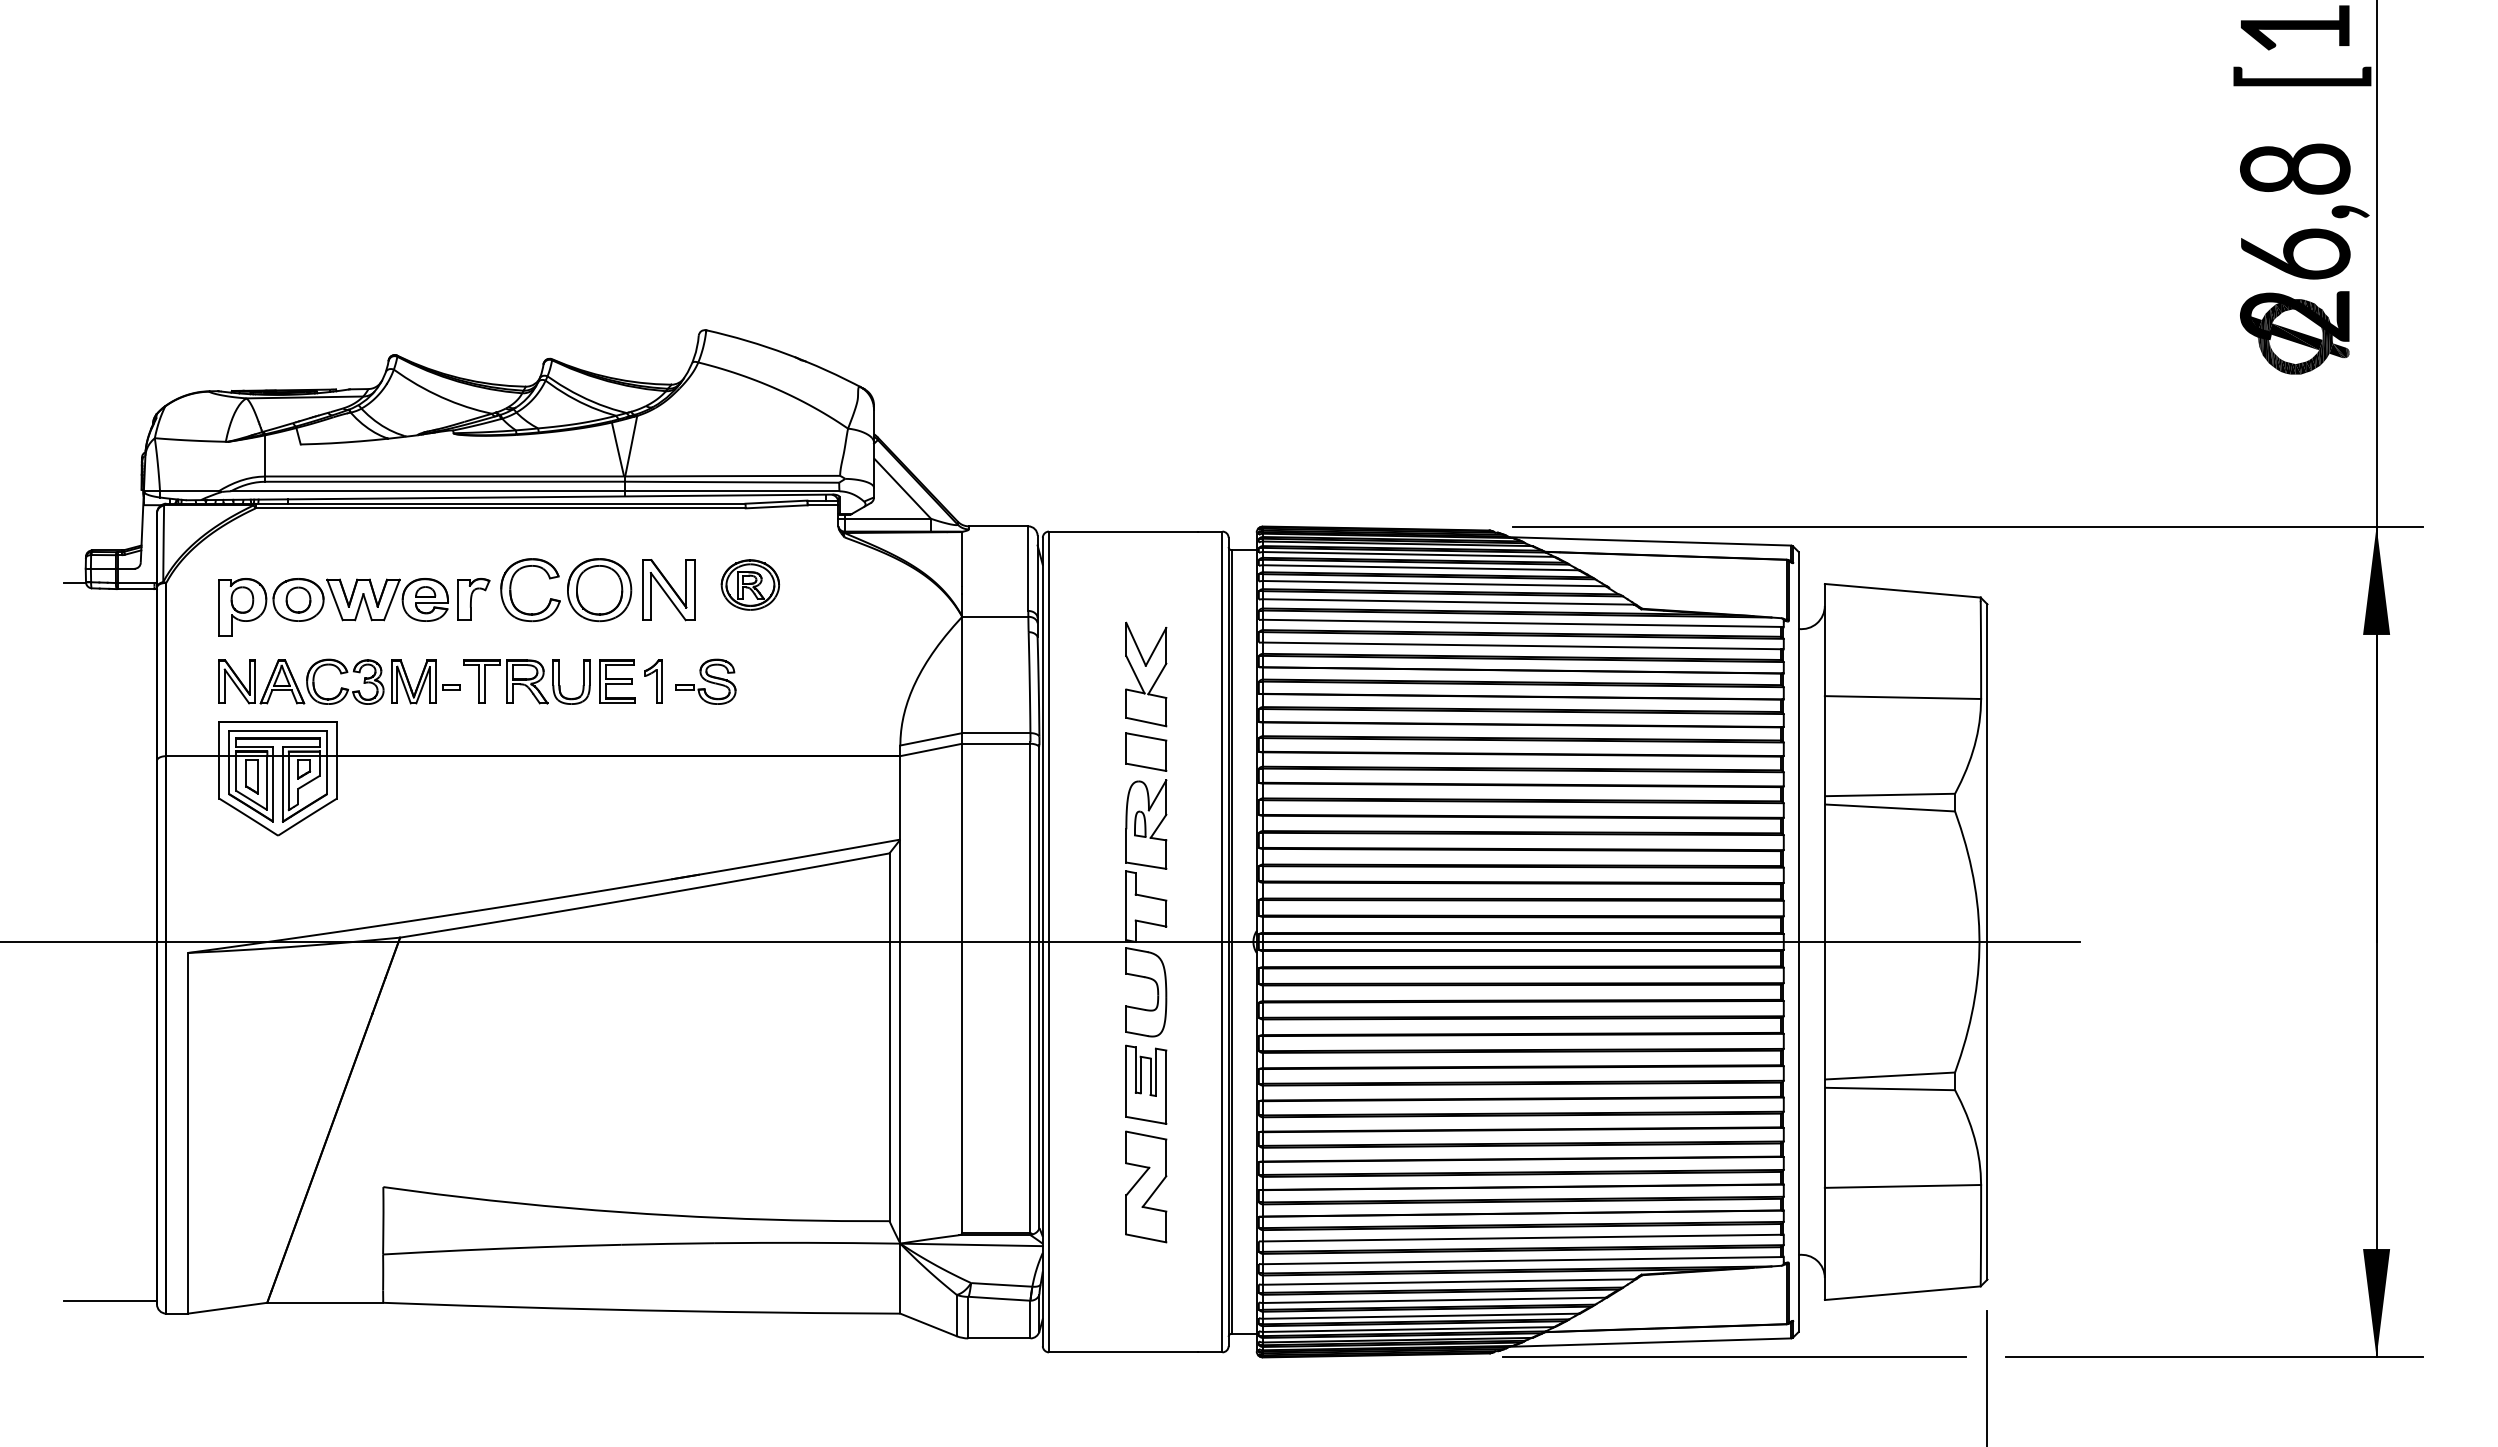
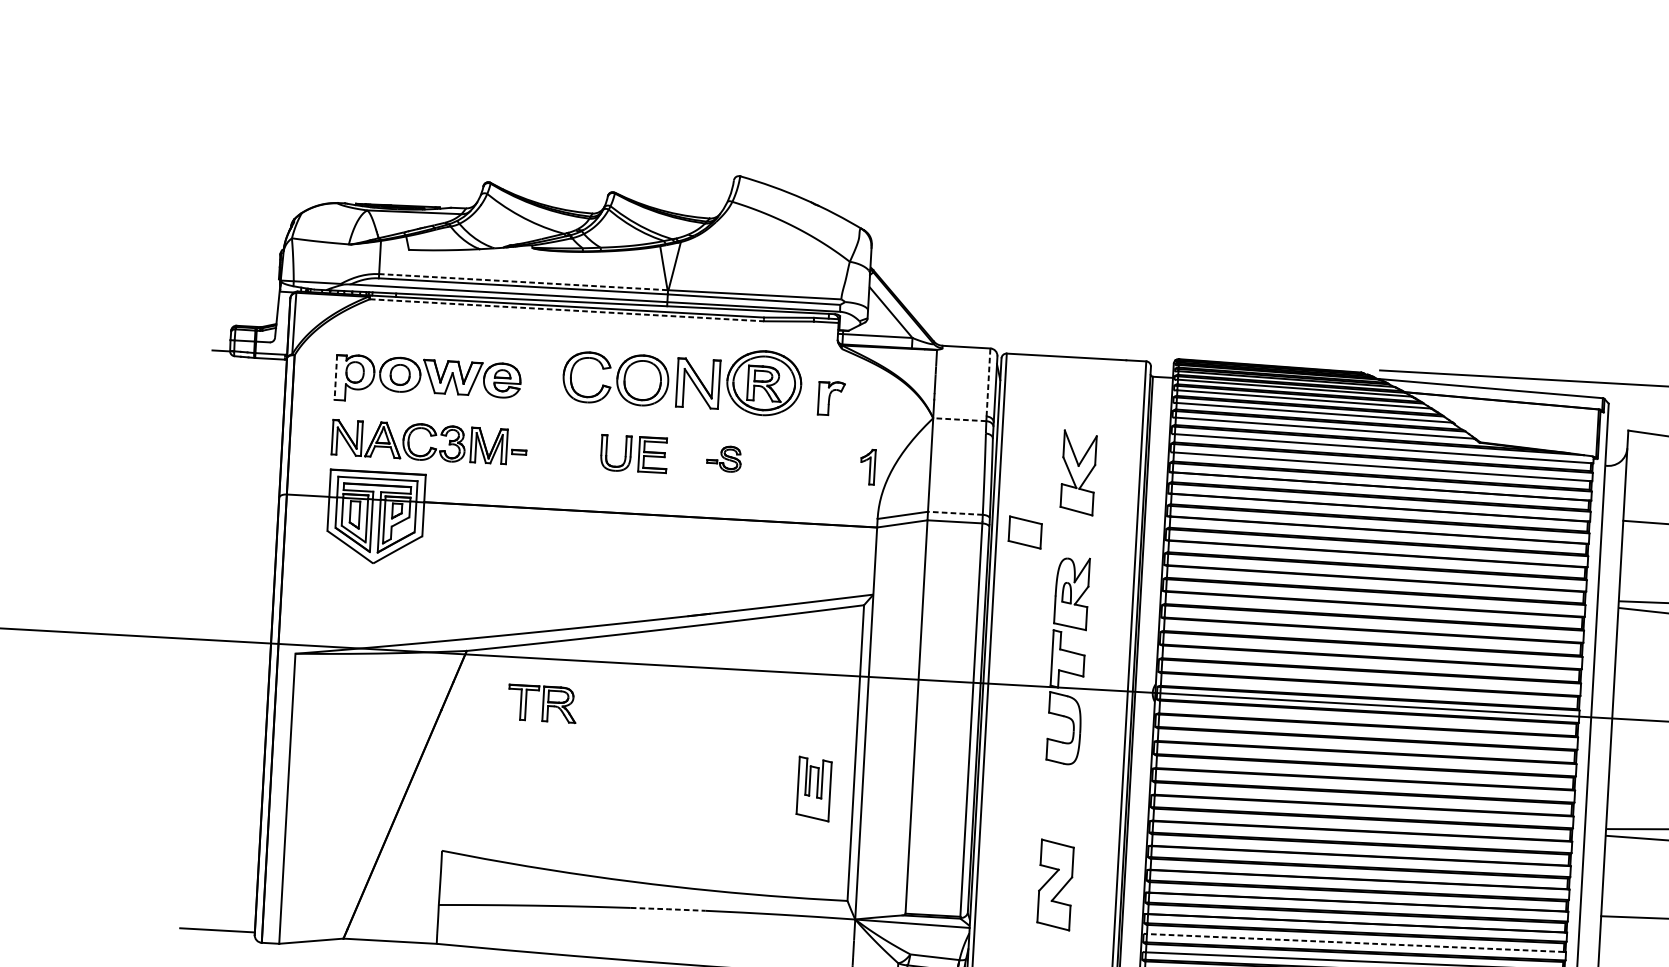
line: (444, 476) -> (523, 282), solid -> dashed
line: (501, 508) -> (567, 310), solid -> dashed
line: (1028, 568) -> (988, 382), solid -> dashed
part: (750, 584) -> (764, 382), size x1.6
part: (473, 599) -> (831, 398), moved
line: (218, 607) -> (335, 377), solid -> dashed
line: (994, 616) -> (959, 419), solid -> dashed
part: (505, 681) -> (542, 703), moved
part: (653, 681) -> (867, 466), moved
part: (705, 681) -> (723, 458), size x0.7
line: (995, 733) -> (954, 513), solid -> dashed
part: (1146, 751) -> (1025, 532), moved
part: (1146, 1084) -> (814, 788), moved
line: (1521, 1238) -> (1354, 943), solid -> dashed
line: (667, 1243) -> (668, 908), solid -> dashed

